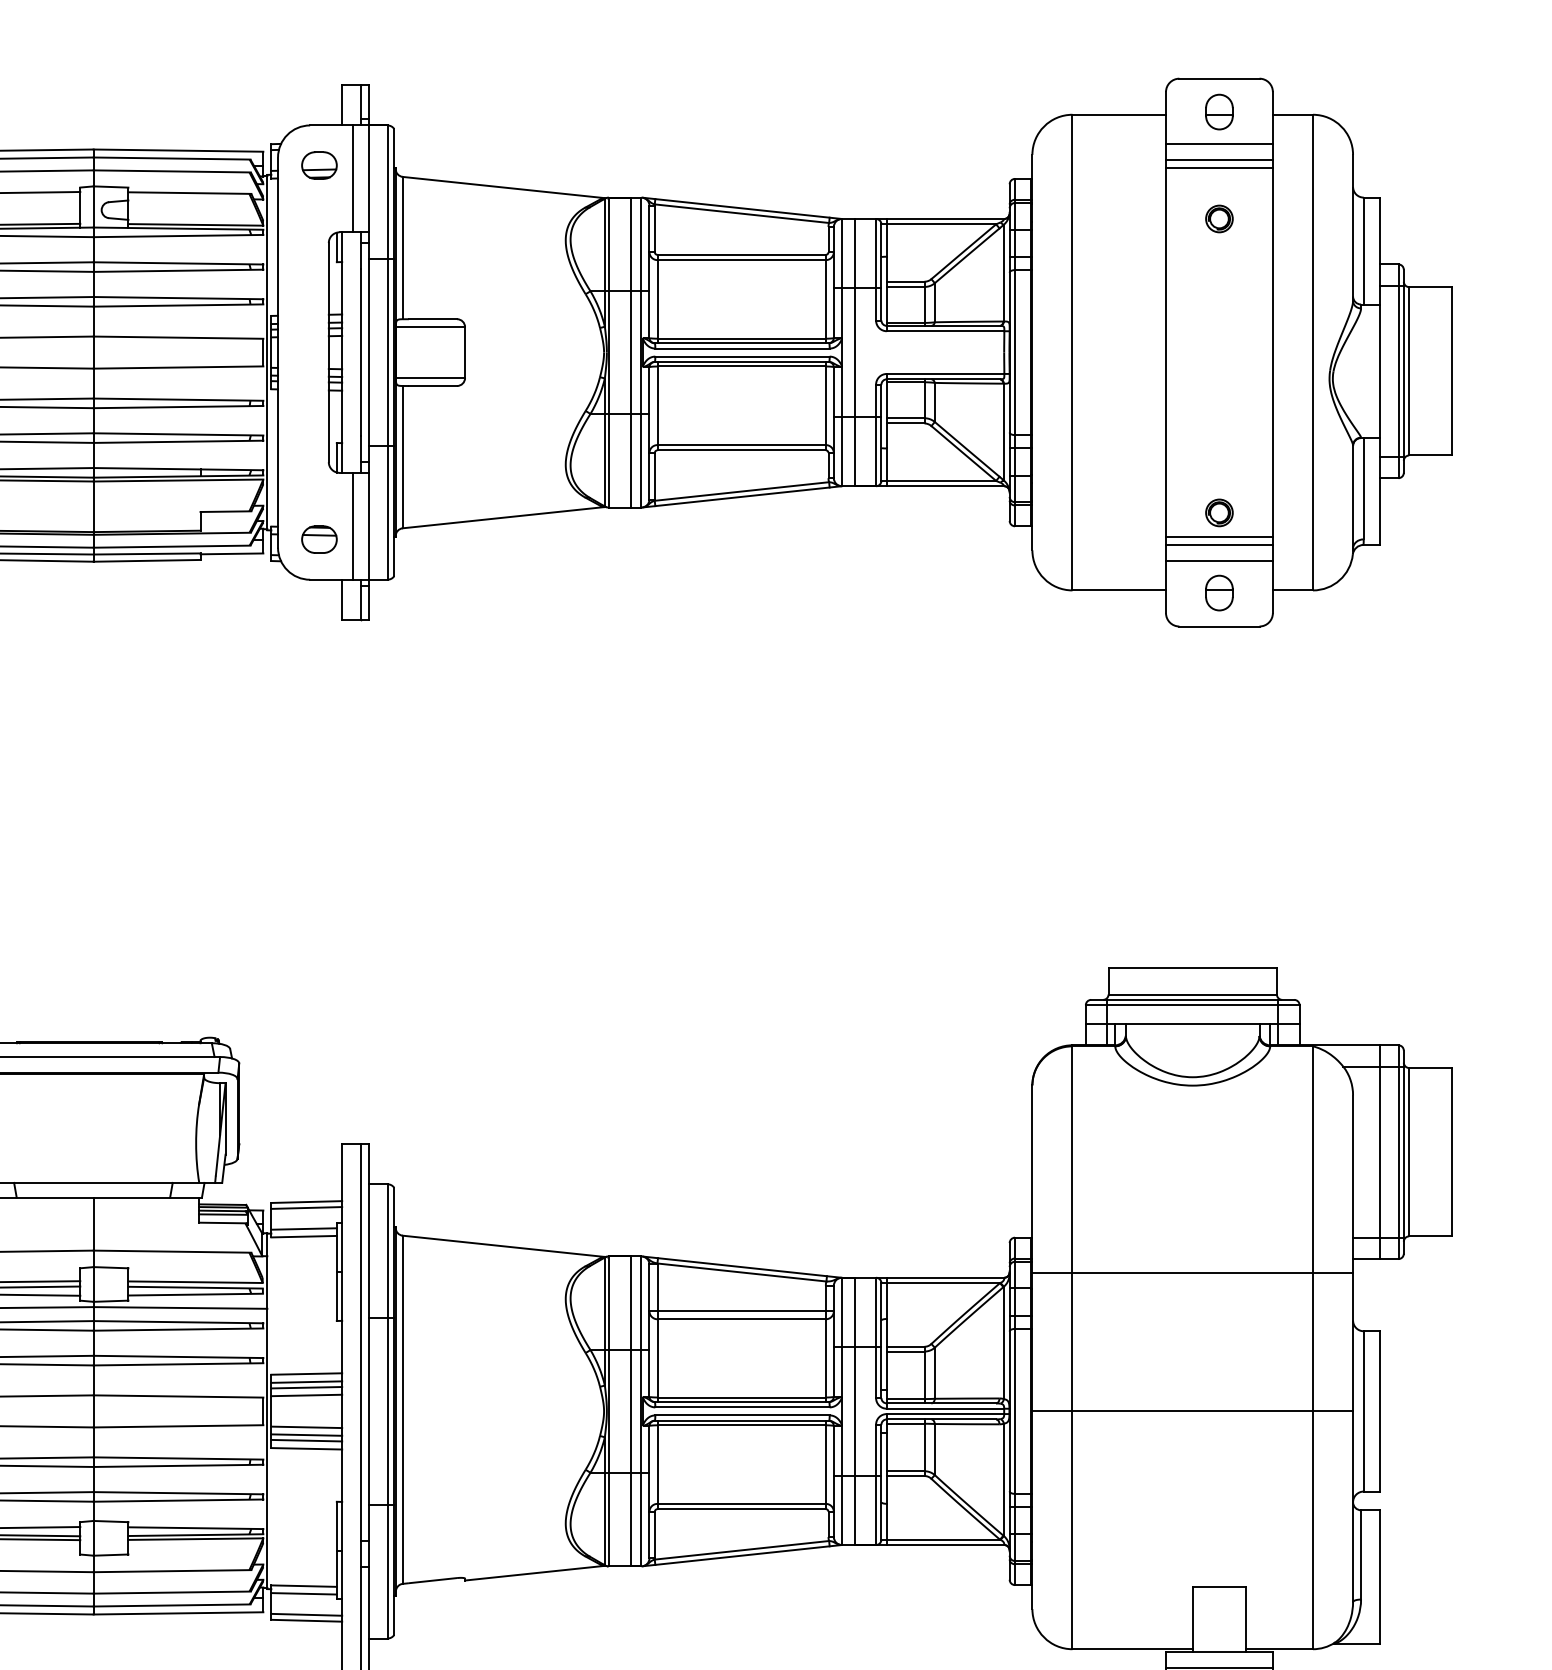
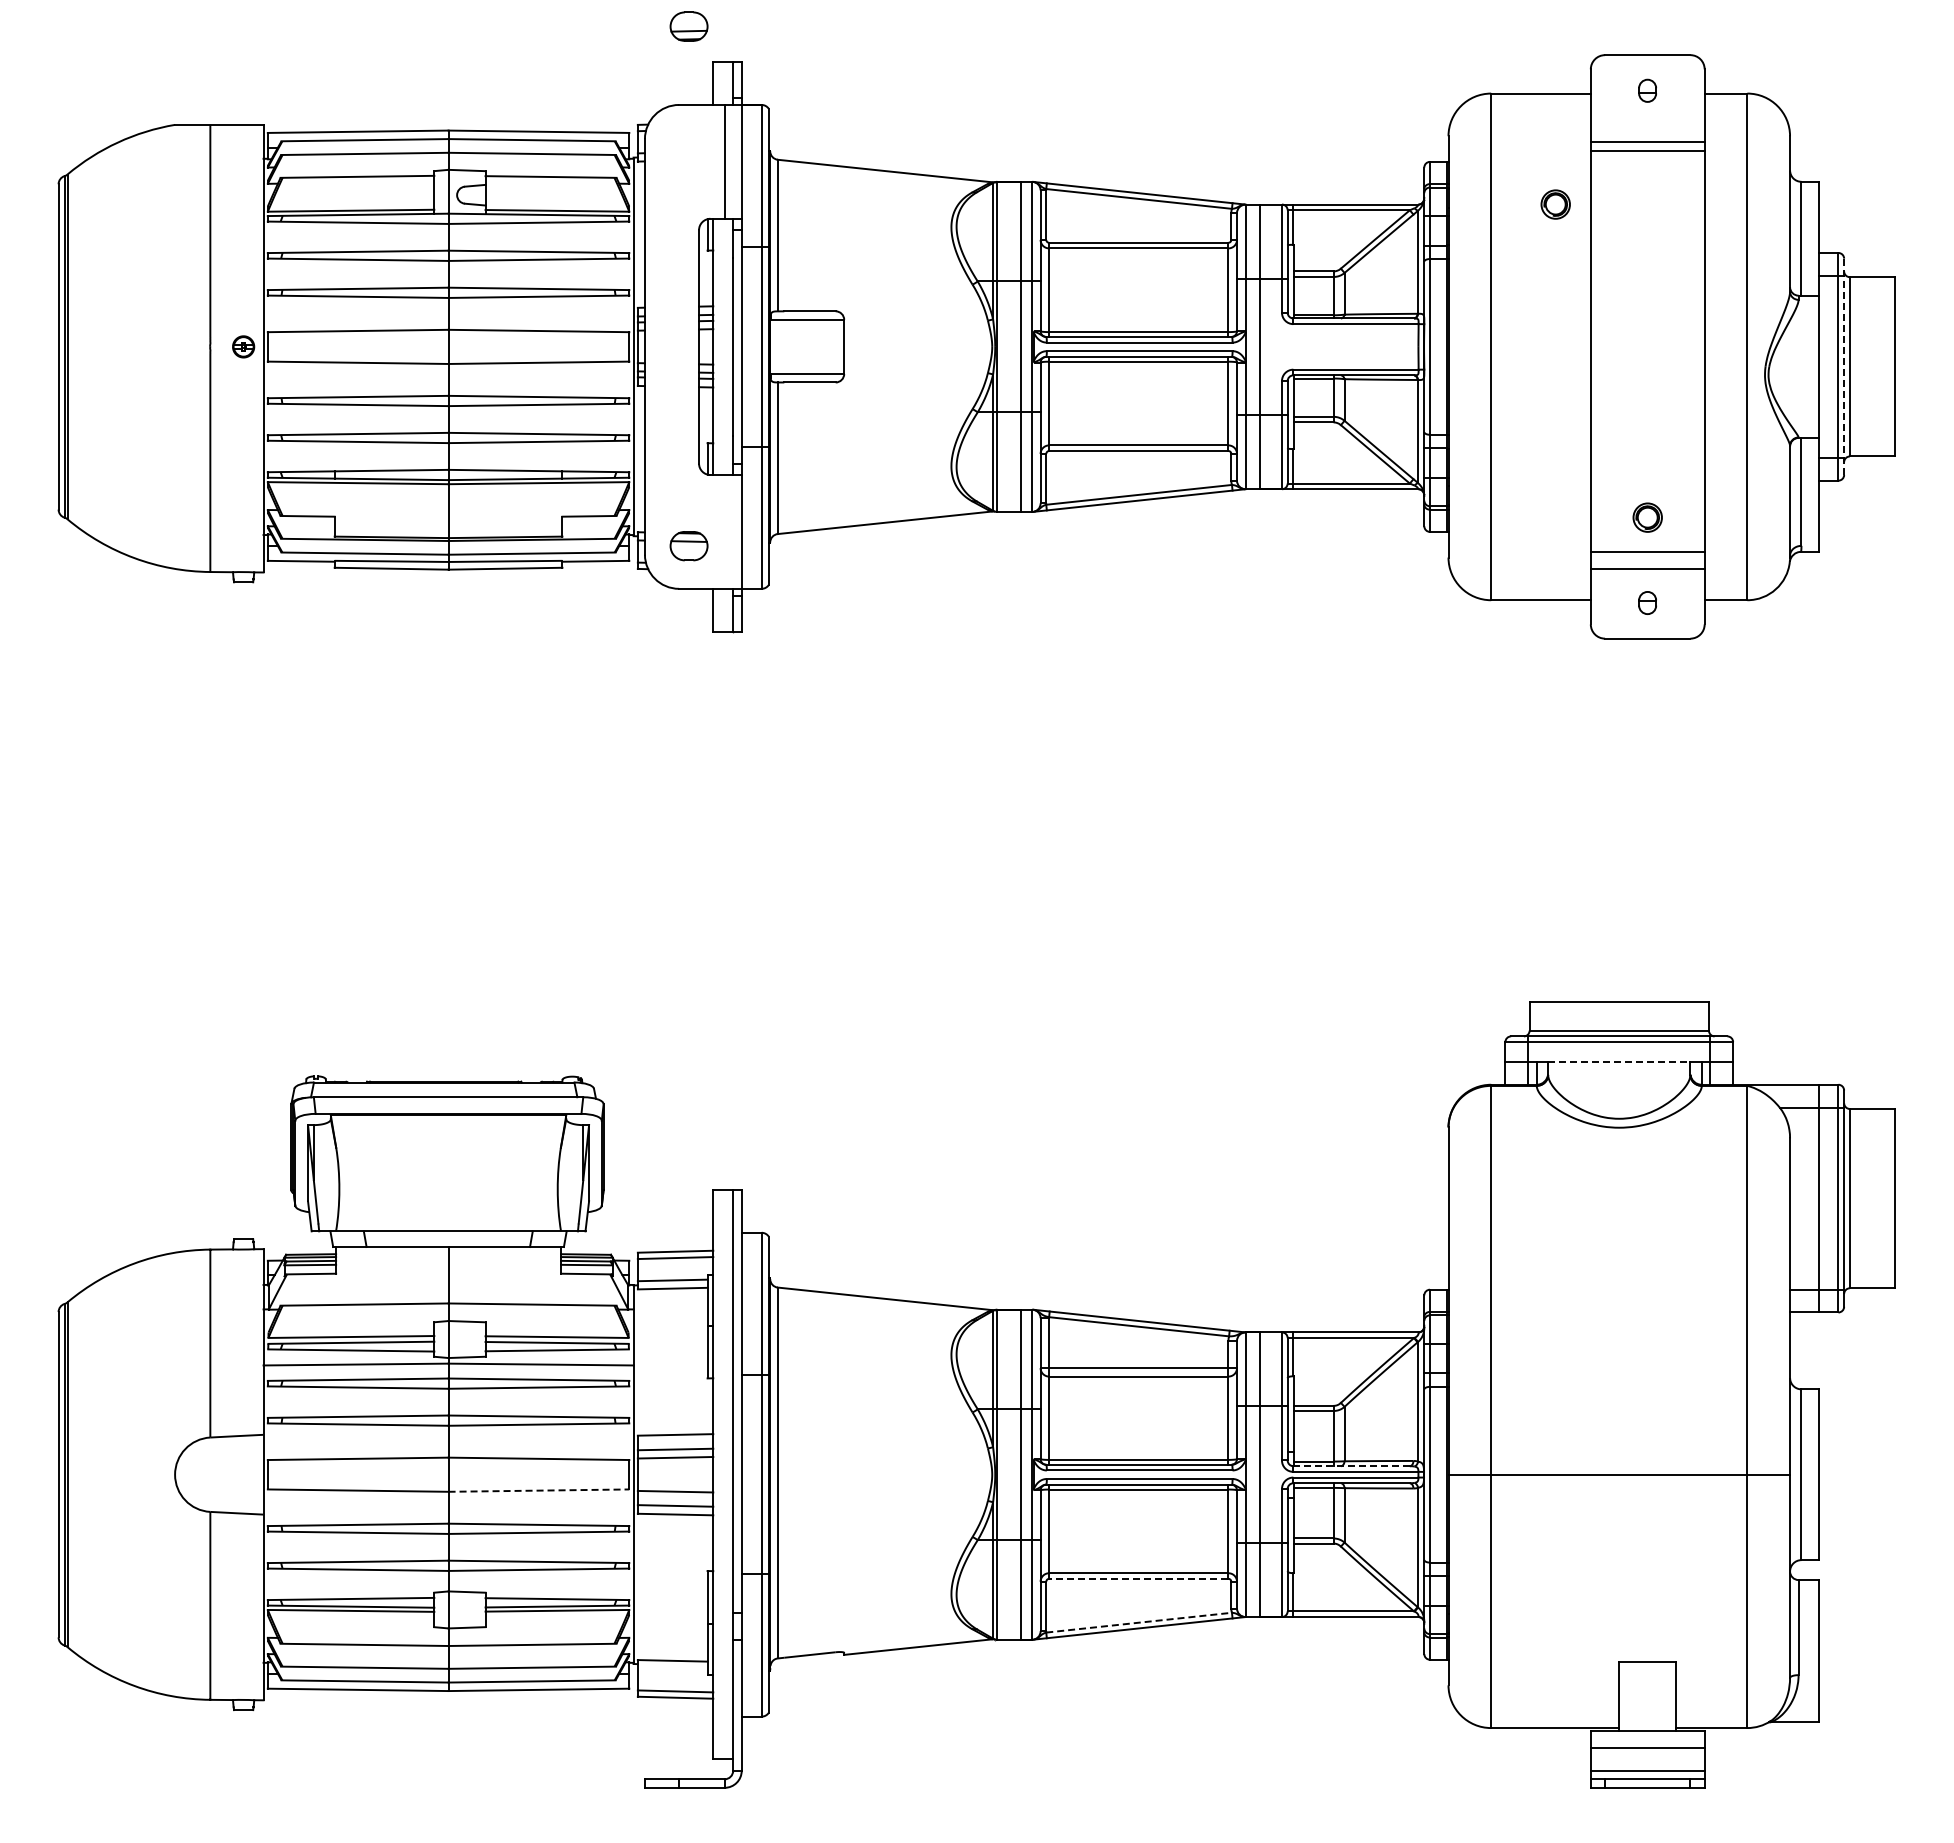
part: (1219, 111) -> (1647, 90), size x0.6
line: (1219, 143) -> (1647, 124), removed
part: (318, 165) -> (688, 26), moved
part: (1219, 218) -> (1555, 204), moved
line: (1404, 371) -> (1844, 367), solid -> dashed
line: (352, 525) -> (724, 531), removed
line: (1219, 537) -> (1647, 543), removed
part: (1219, 592) -> (1647, 602), size x0.6
line: (1192, 1024) -> (1619, 1062), solid -> dashed
line: (1192, 1272) -> (1619, 1326), removed
line: (306, 1382) -> (675, 1443), removed
line: (941, 1403) -> (1351, 1466), solid -> dashed
line: (179, 1426) -> (539, 1490), solid -> dashed
line: (306, 1434) -> (675, 1499), removed
line: (741, 1508) -> (1138, 1578), solid -> dashed
line: (742, 1550) -> (1139, 1622), solid -> dashed
line: (303, 1593) -> (672, 1668), removed

